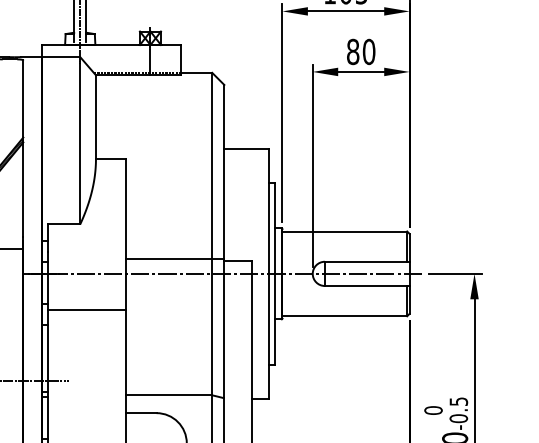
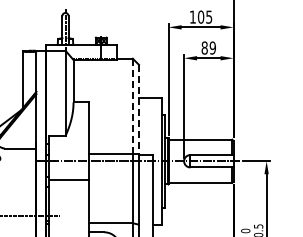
text: (368, 50) -> (212, 47), 80 -> 89
line: (211, 166) -> (132, 106), solid -> dashed
line: (225, 172) -> (139, 109), solid -> dashed

